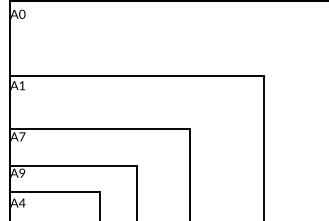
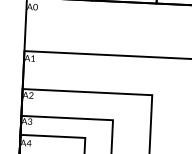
text: (22, 136) -> (31, 95), A7 -> A2
text: (22, 173) -> (30, 121), A9 -> A3

